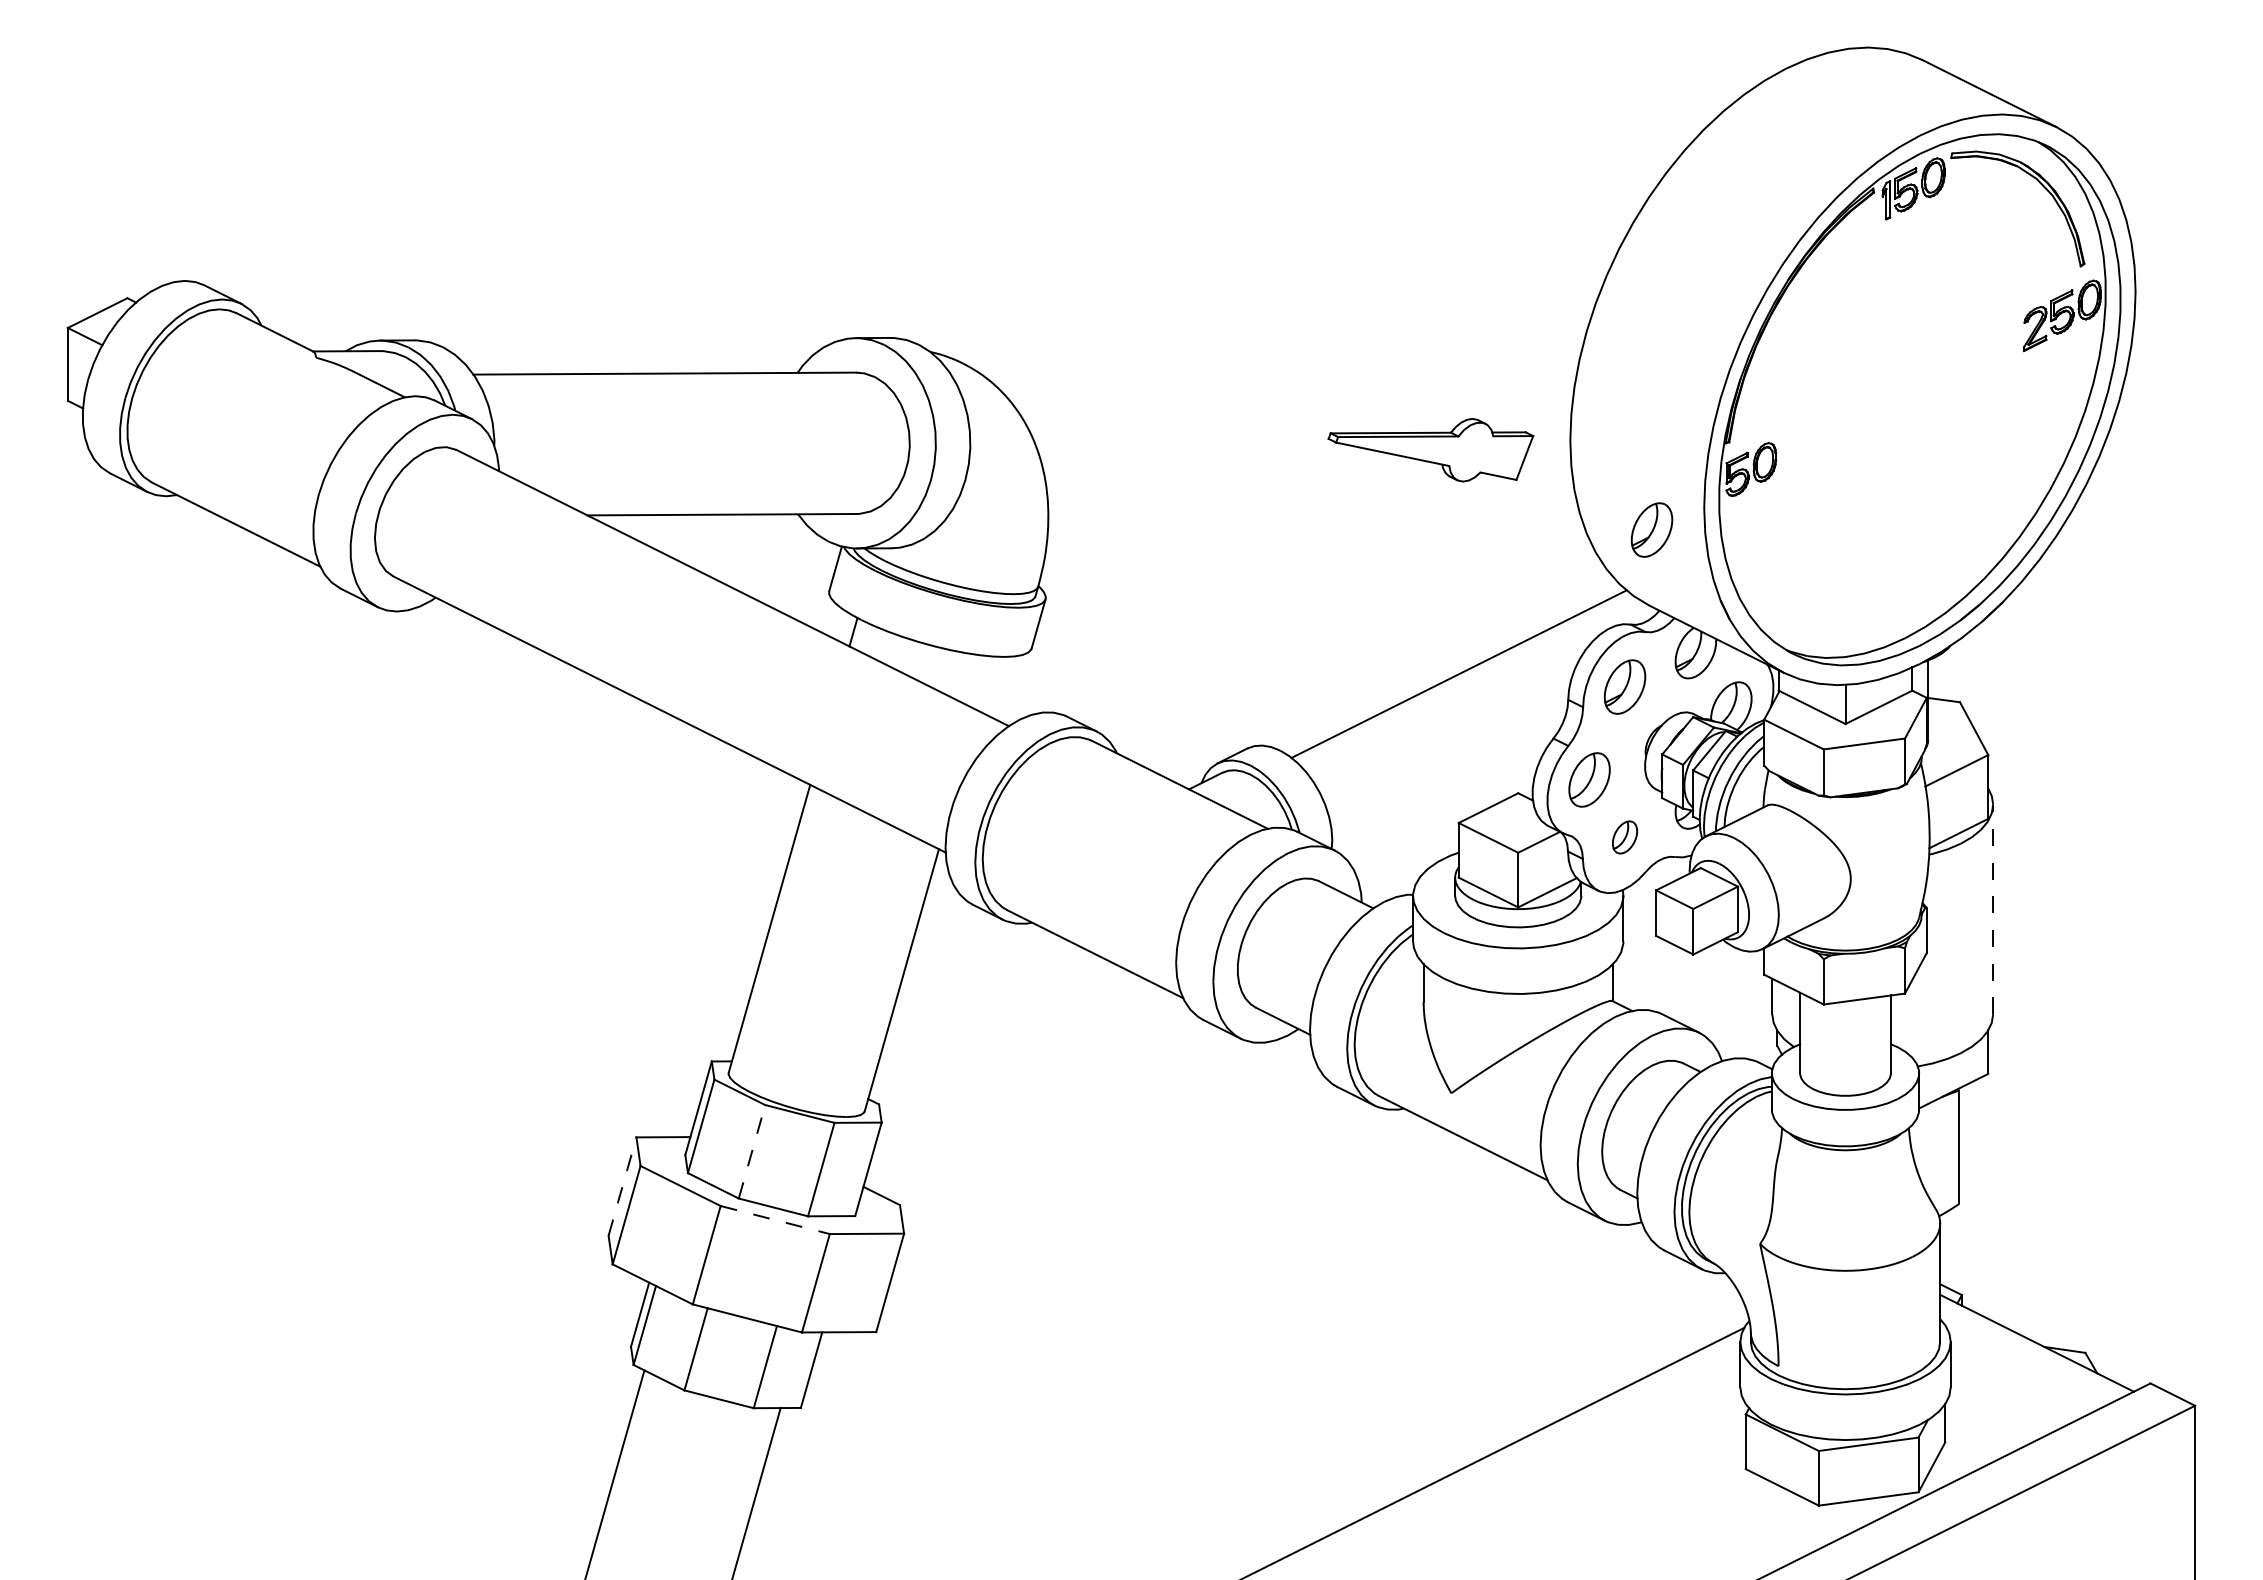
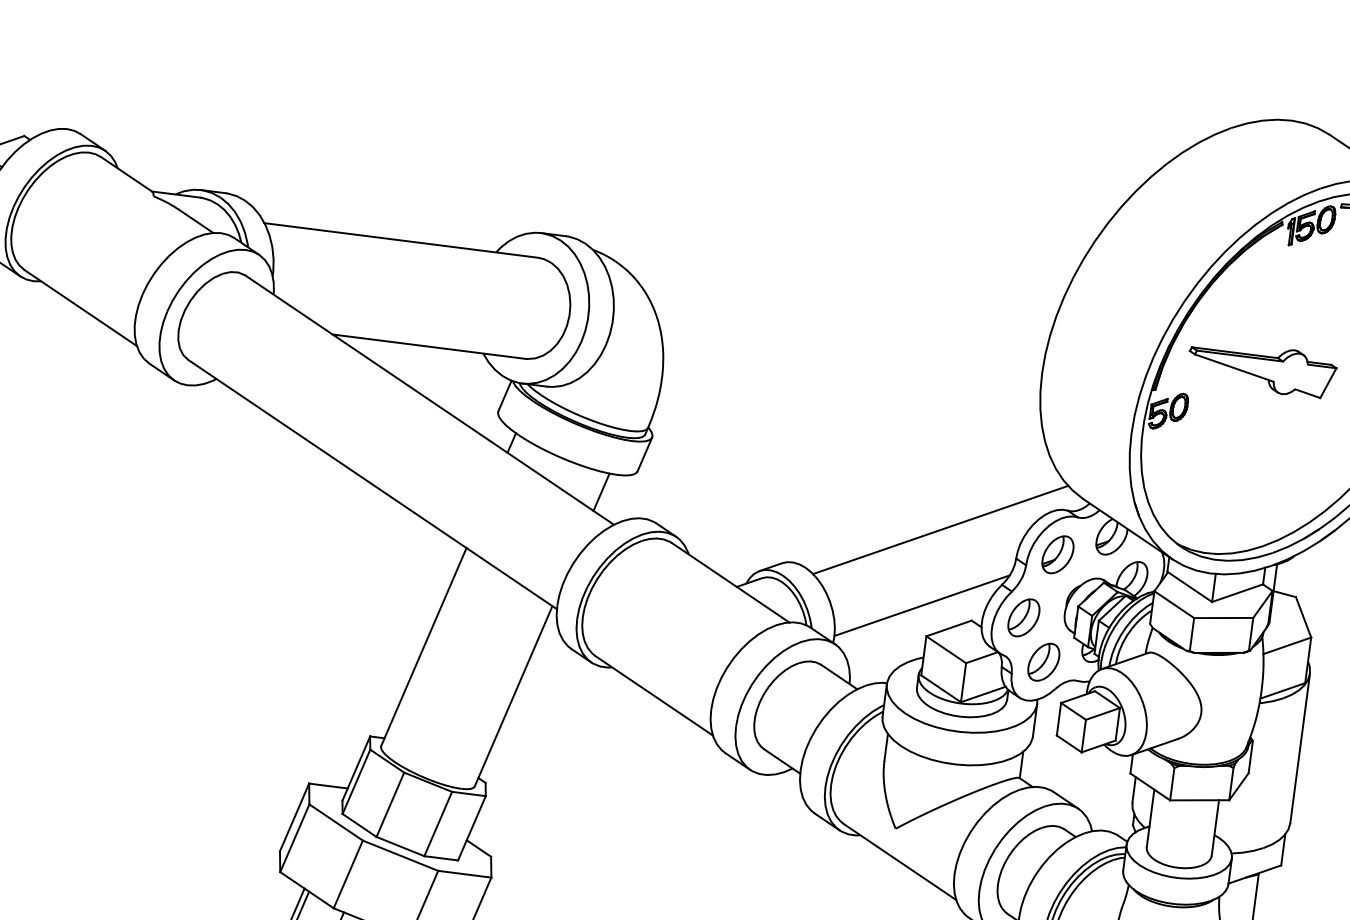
part: (1430, 450) -> (1261, 368), moved
part: (1651, 529) -> (1091, 444), removed
line: (985, 683) -> (601, 492), added
line: (1447, 781) -> (922, 605), added
part: (1624, 837) -> (1043, 662), size x1.67
line: (1993, 909) -> (1300, 748), dashed -> solid
line: (752, 1151) -> (390, 804), dashed -> solid
line: (622, 1186) -> (294, 817), dashed -> solid
line: (775, 1220) -> (400, 856), dashed -> solid

